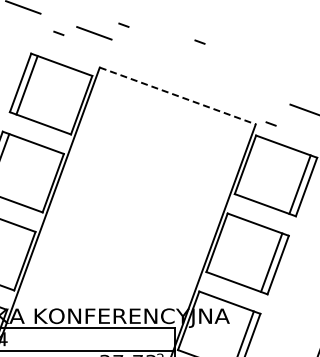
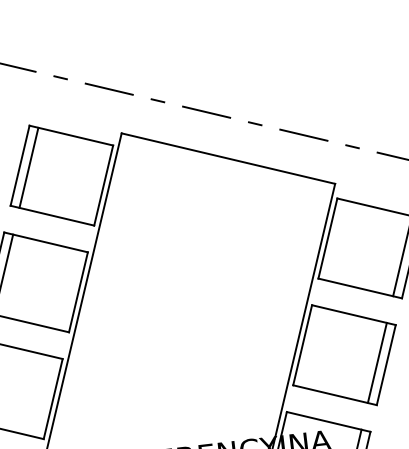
line: (123, 24) -> (157, 99), moved
line: (58, 33) -> (60, 77), moved
line: (199, 41) -> (254, 122), moved
line: (165, 58) -> (206, 111), added
line: (236, 84) -> (303, 134), added
line: (177, 95) -> (227, 158), dashed -> solid
line: (270, 123) -> (351, 146), moved

